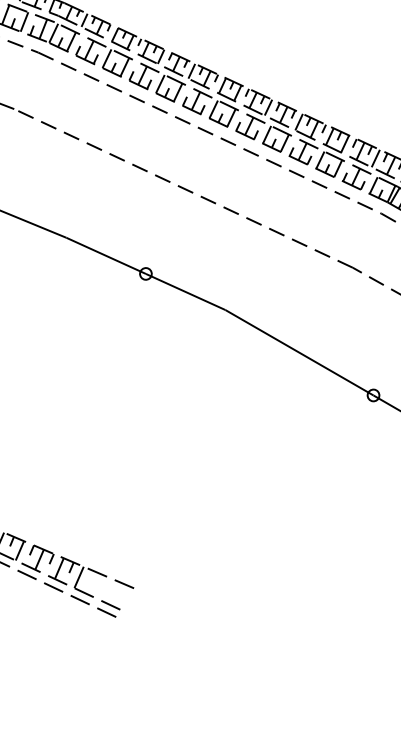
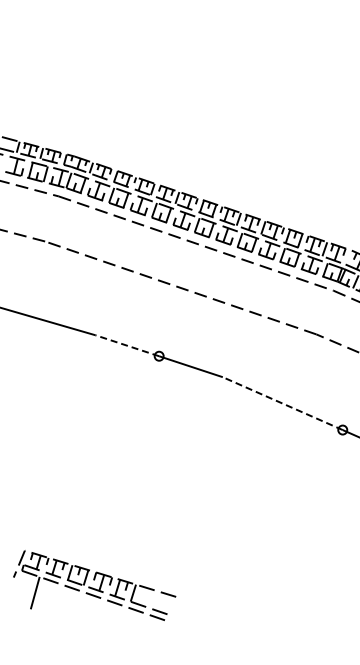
line: (105, 255) -> (126, 345), solid -> dashed
line: (299, 352) -> (282, 403), solid -> dashed

